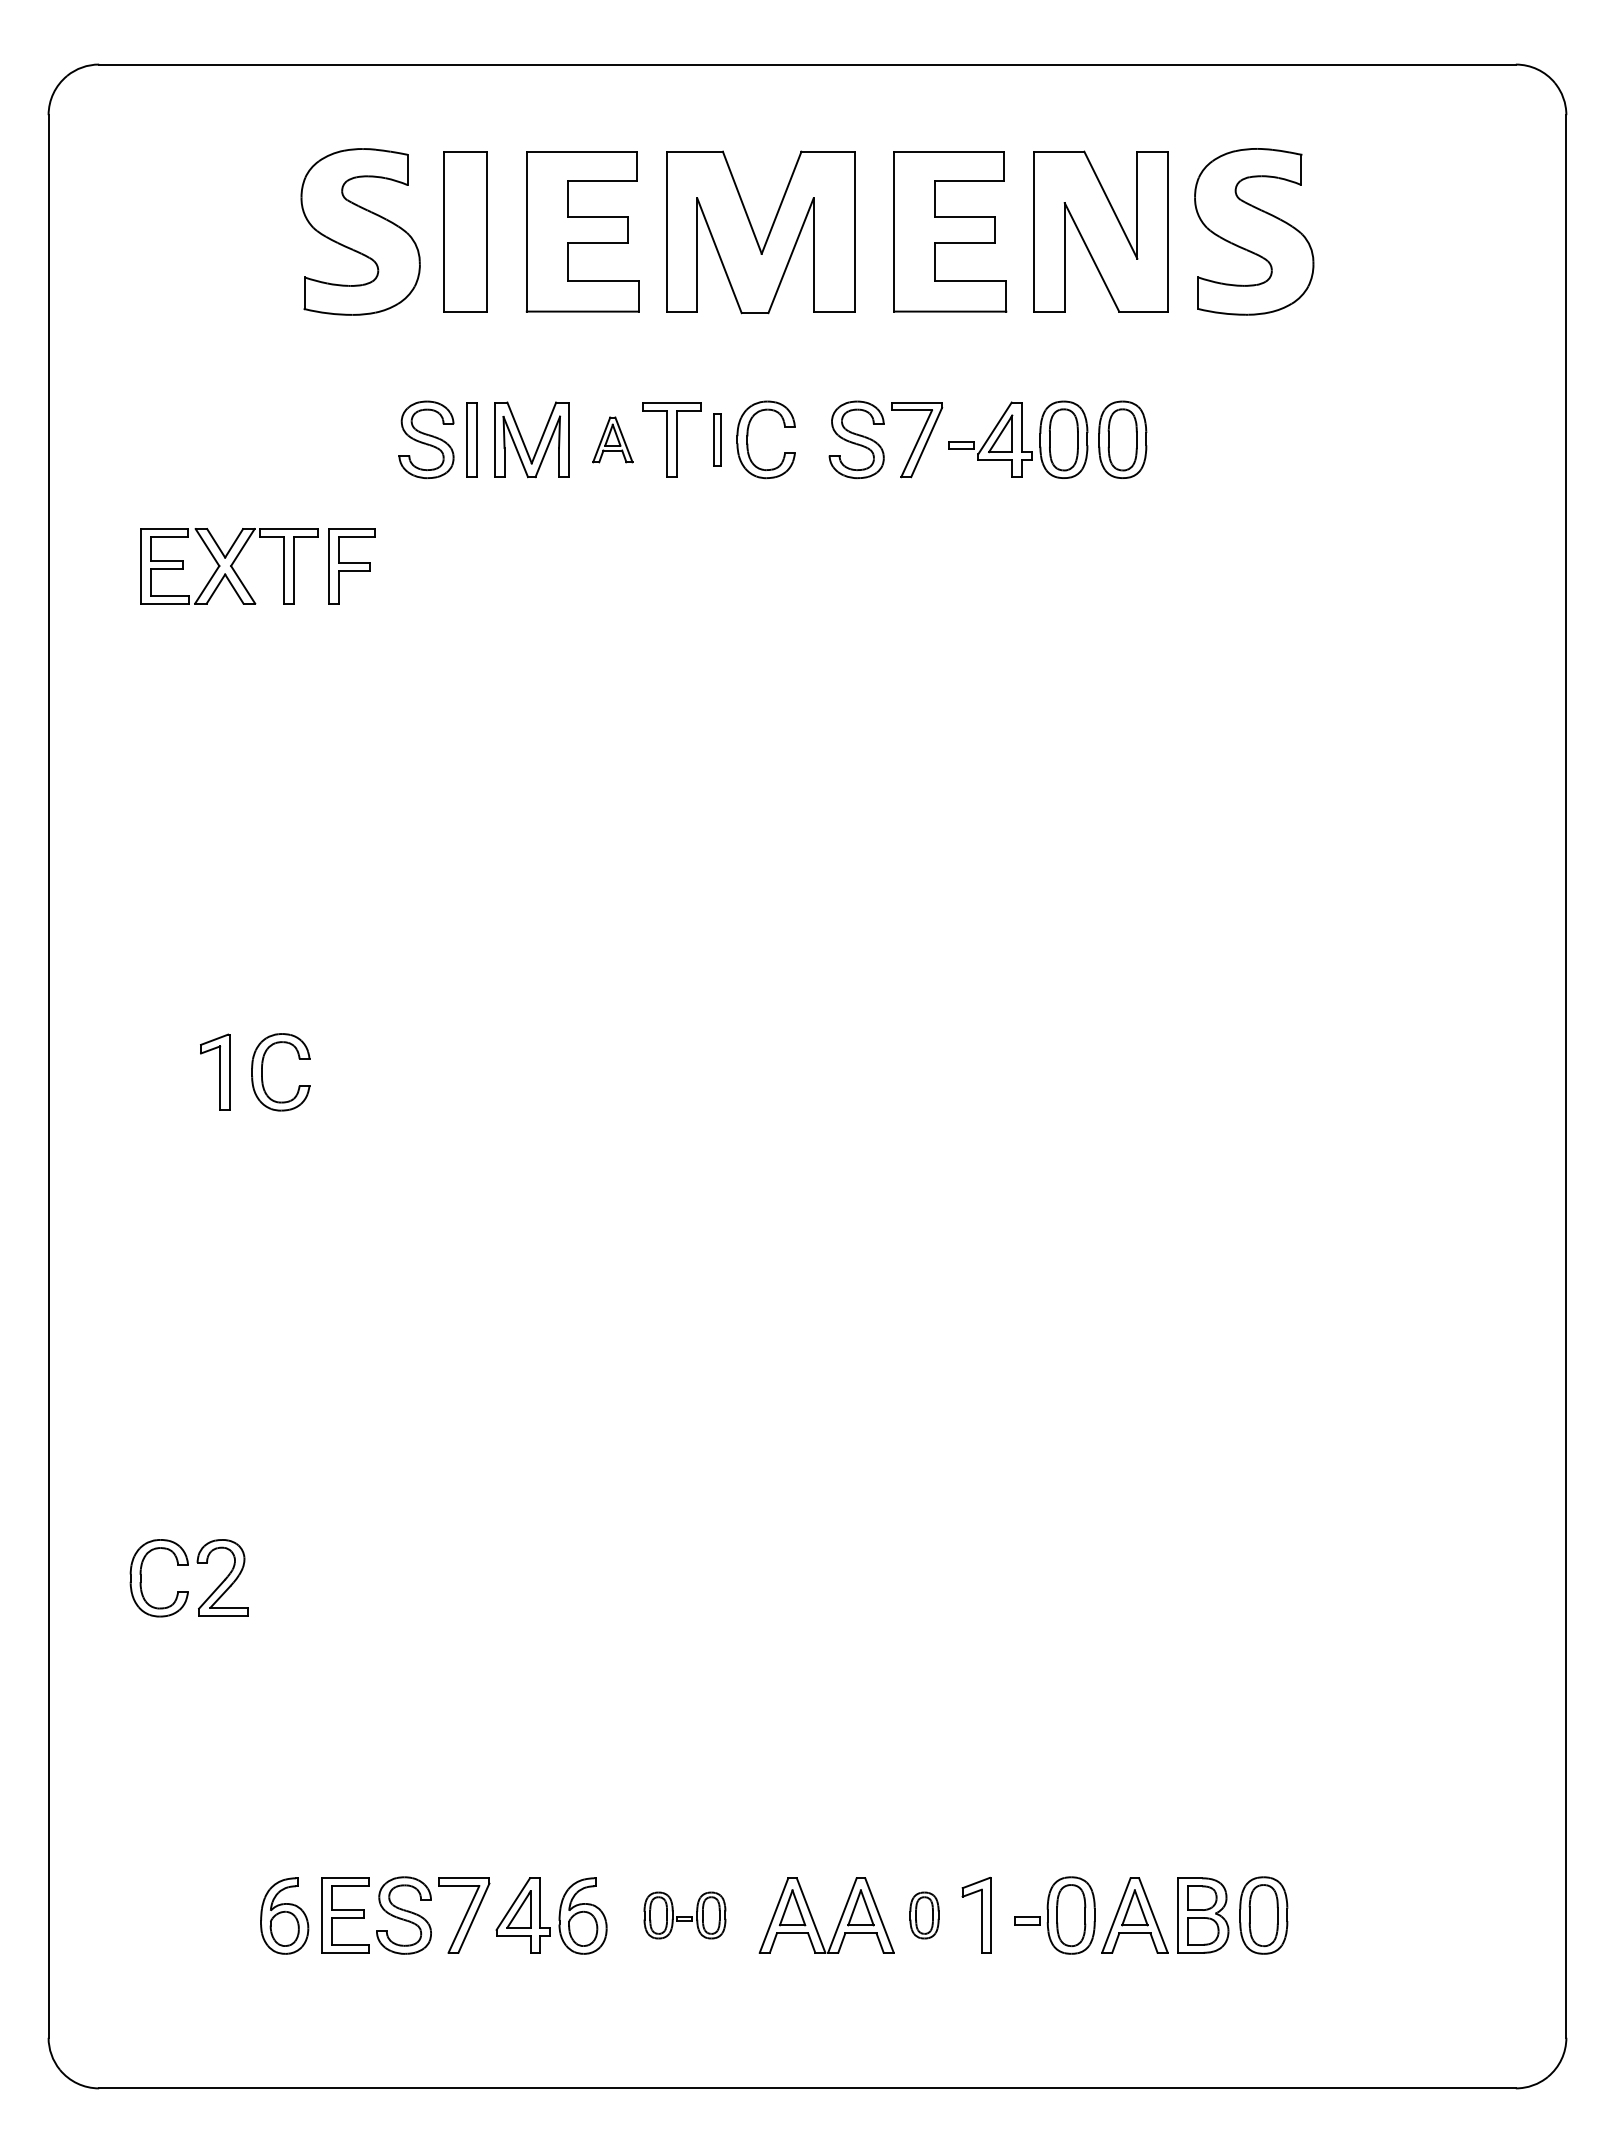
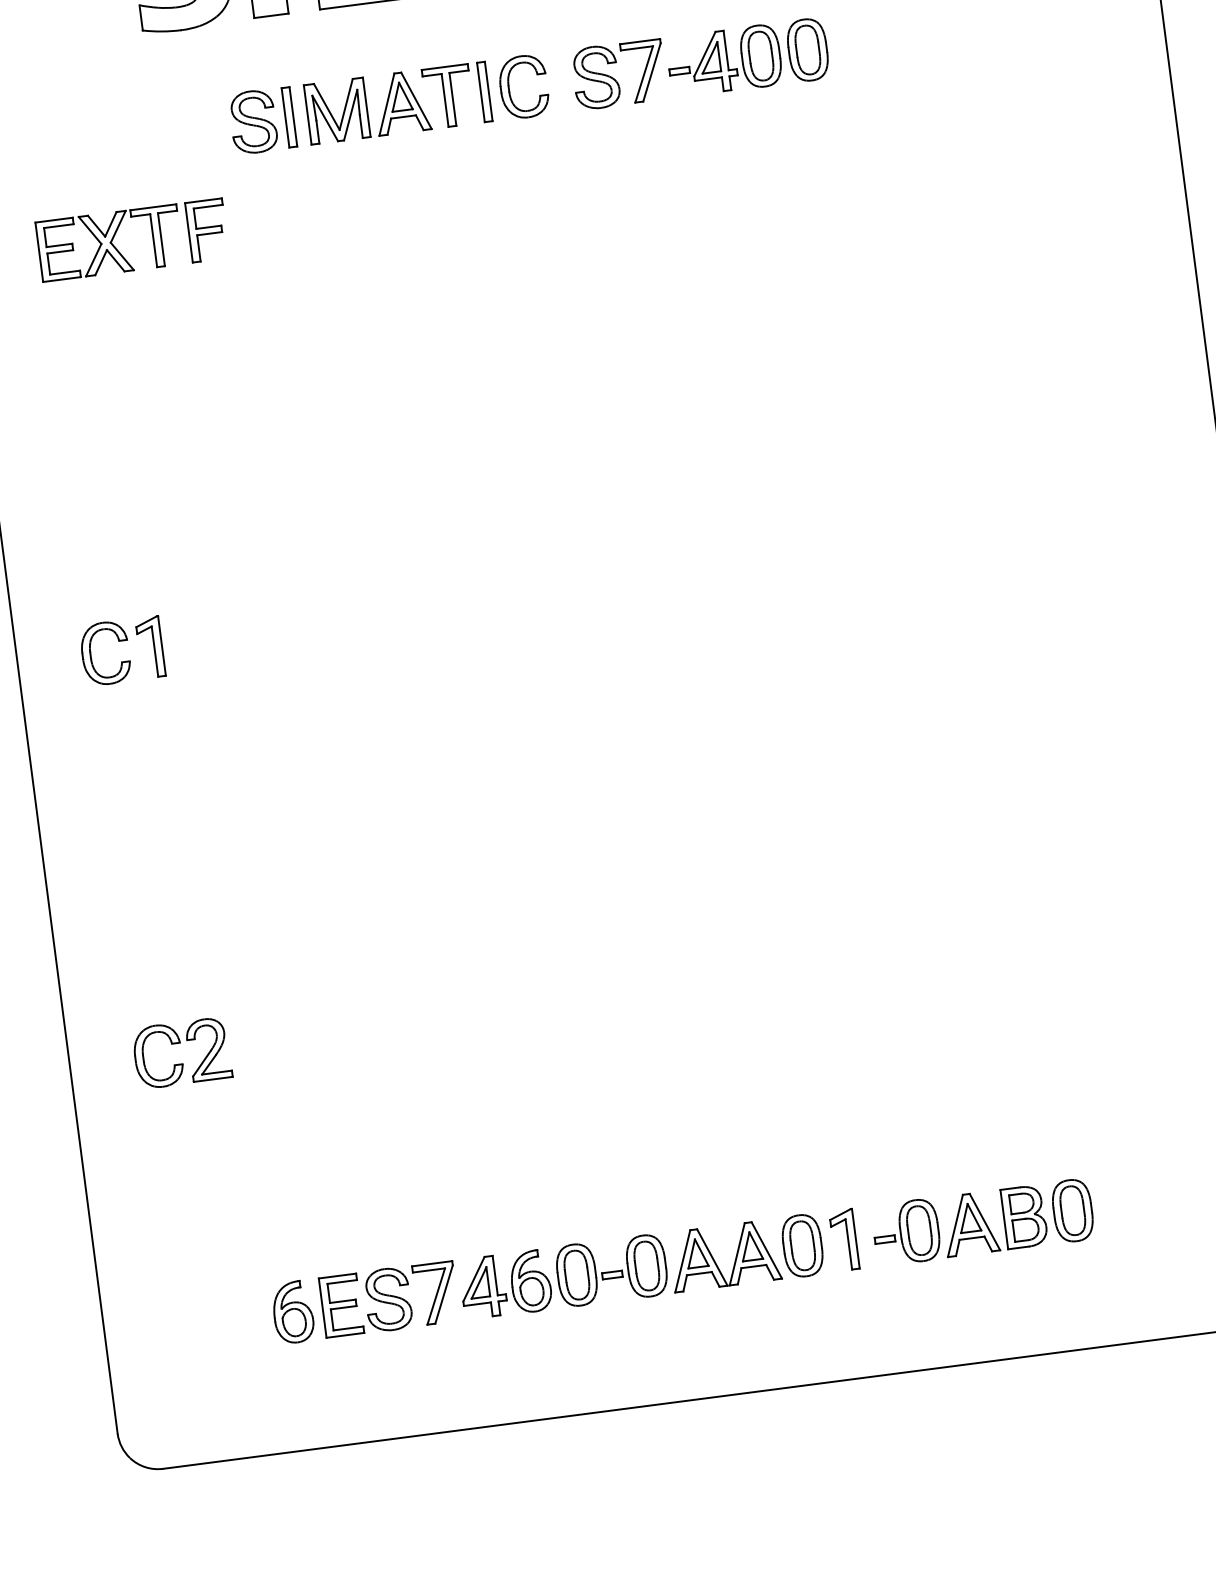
part: (612, 439) -> (401, 102), size x1.67
part: (716, 439) -> (484, 91), size x1.43
part: (262, 1072) -> (91, 655), moved
part: (684, 1915) -> (611, 1270), size x1.67
part: (924, 1915) -> (802, 1245), size x1.67

